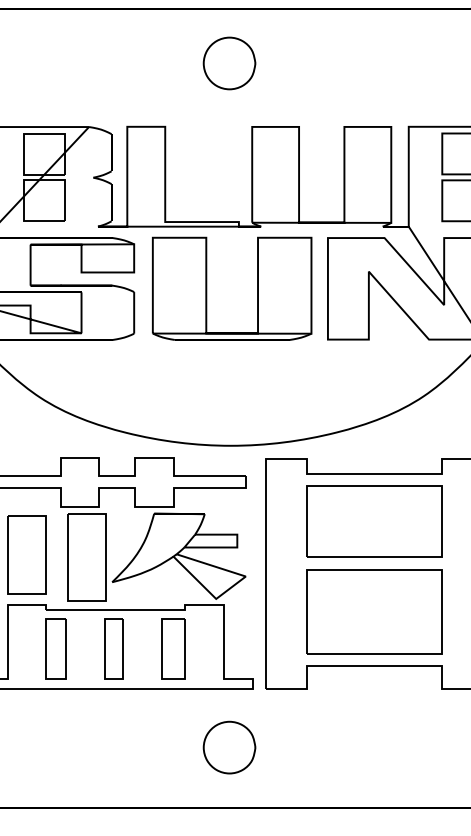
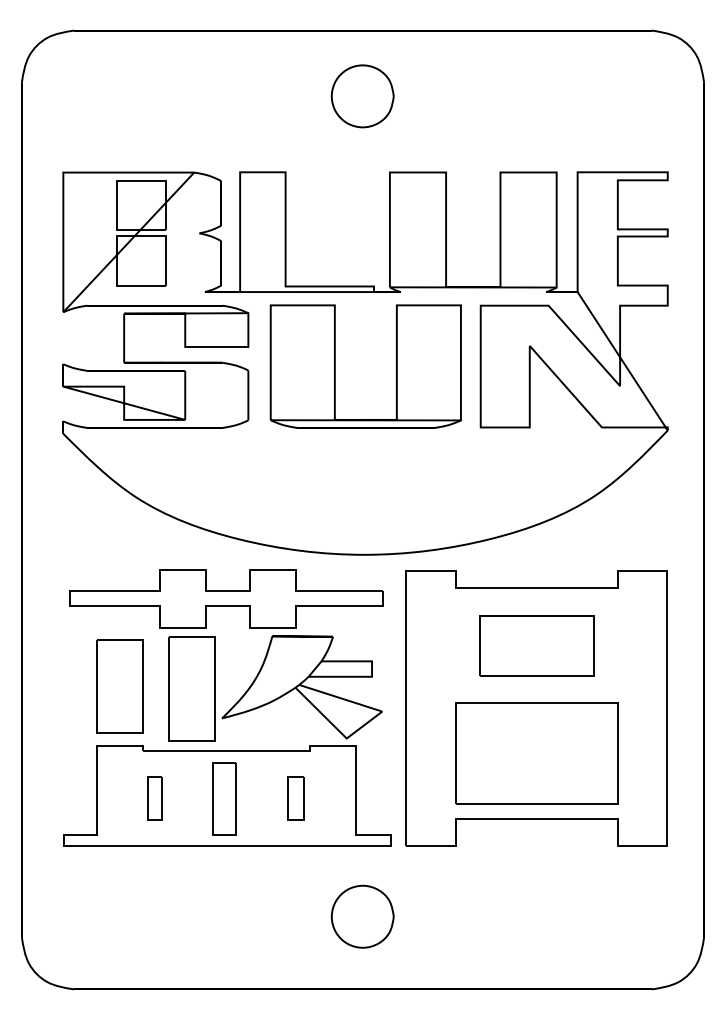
part: (374, 521) -> (536, 645), size x0.7
part: (55, 648) -> (154, 798), size x0.6
part: (173, 648) -> (295, 798), size x0.6

